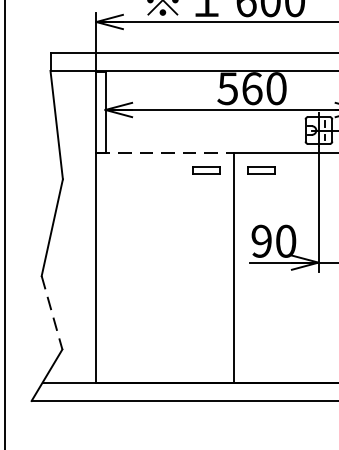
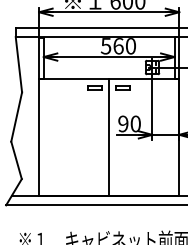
line: (165, 154) -> (74, 79), dashed -> solid
line: (51, 312) -> (16, 160), dashed -> solid

